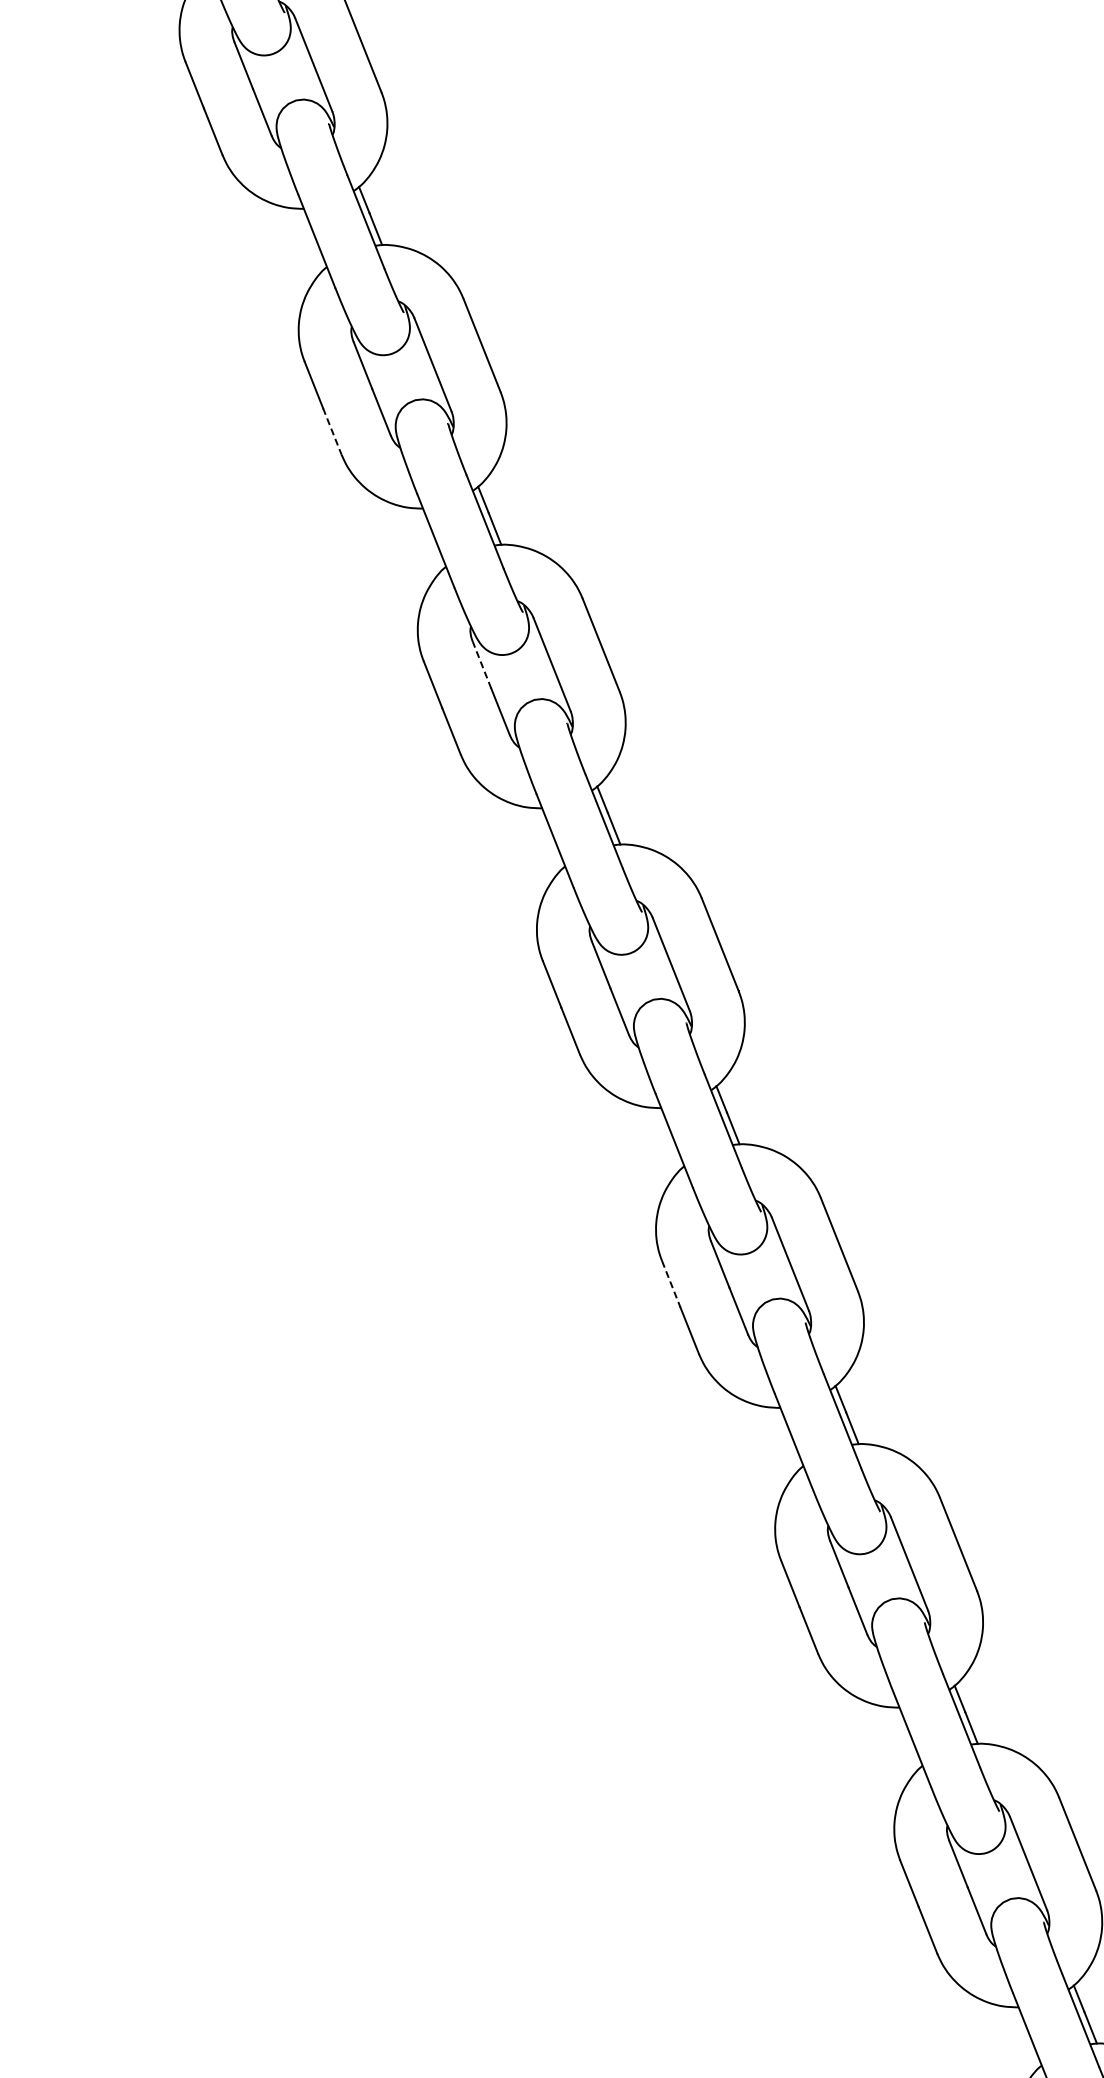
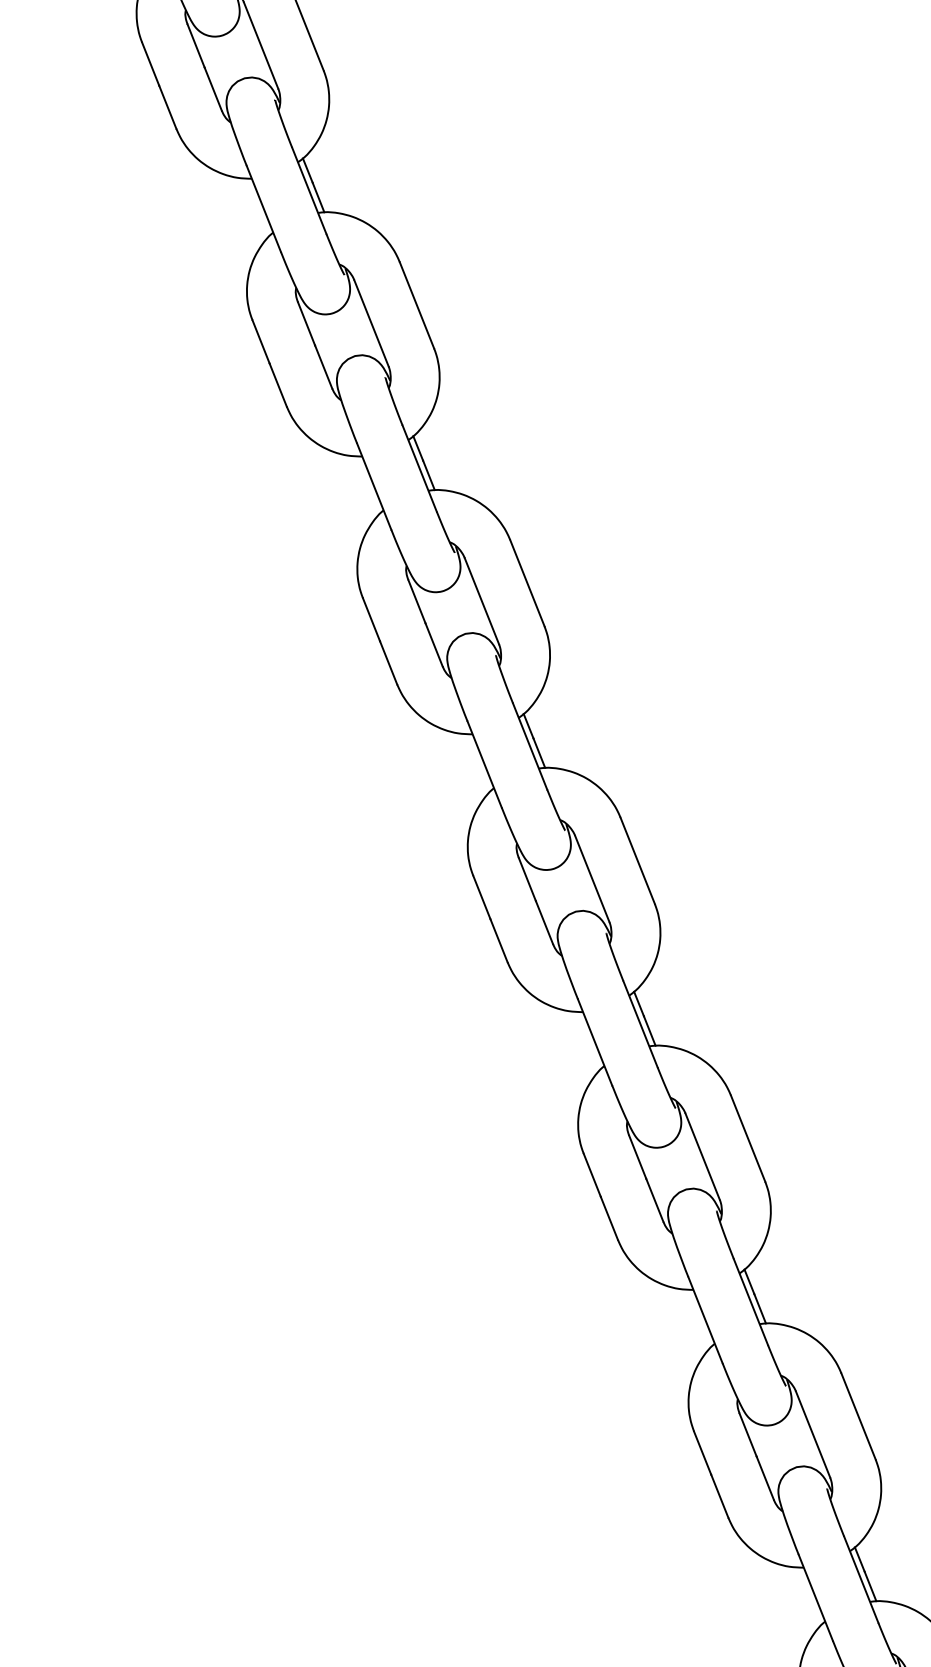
line: (332, 431) -> (167, 107), dashed -> solid
line: (481, 664) -> (306, 323), dashed -> solid
line: (671, 1284) -> (482, 897), dashed -> solid

